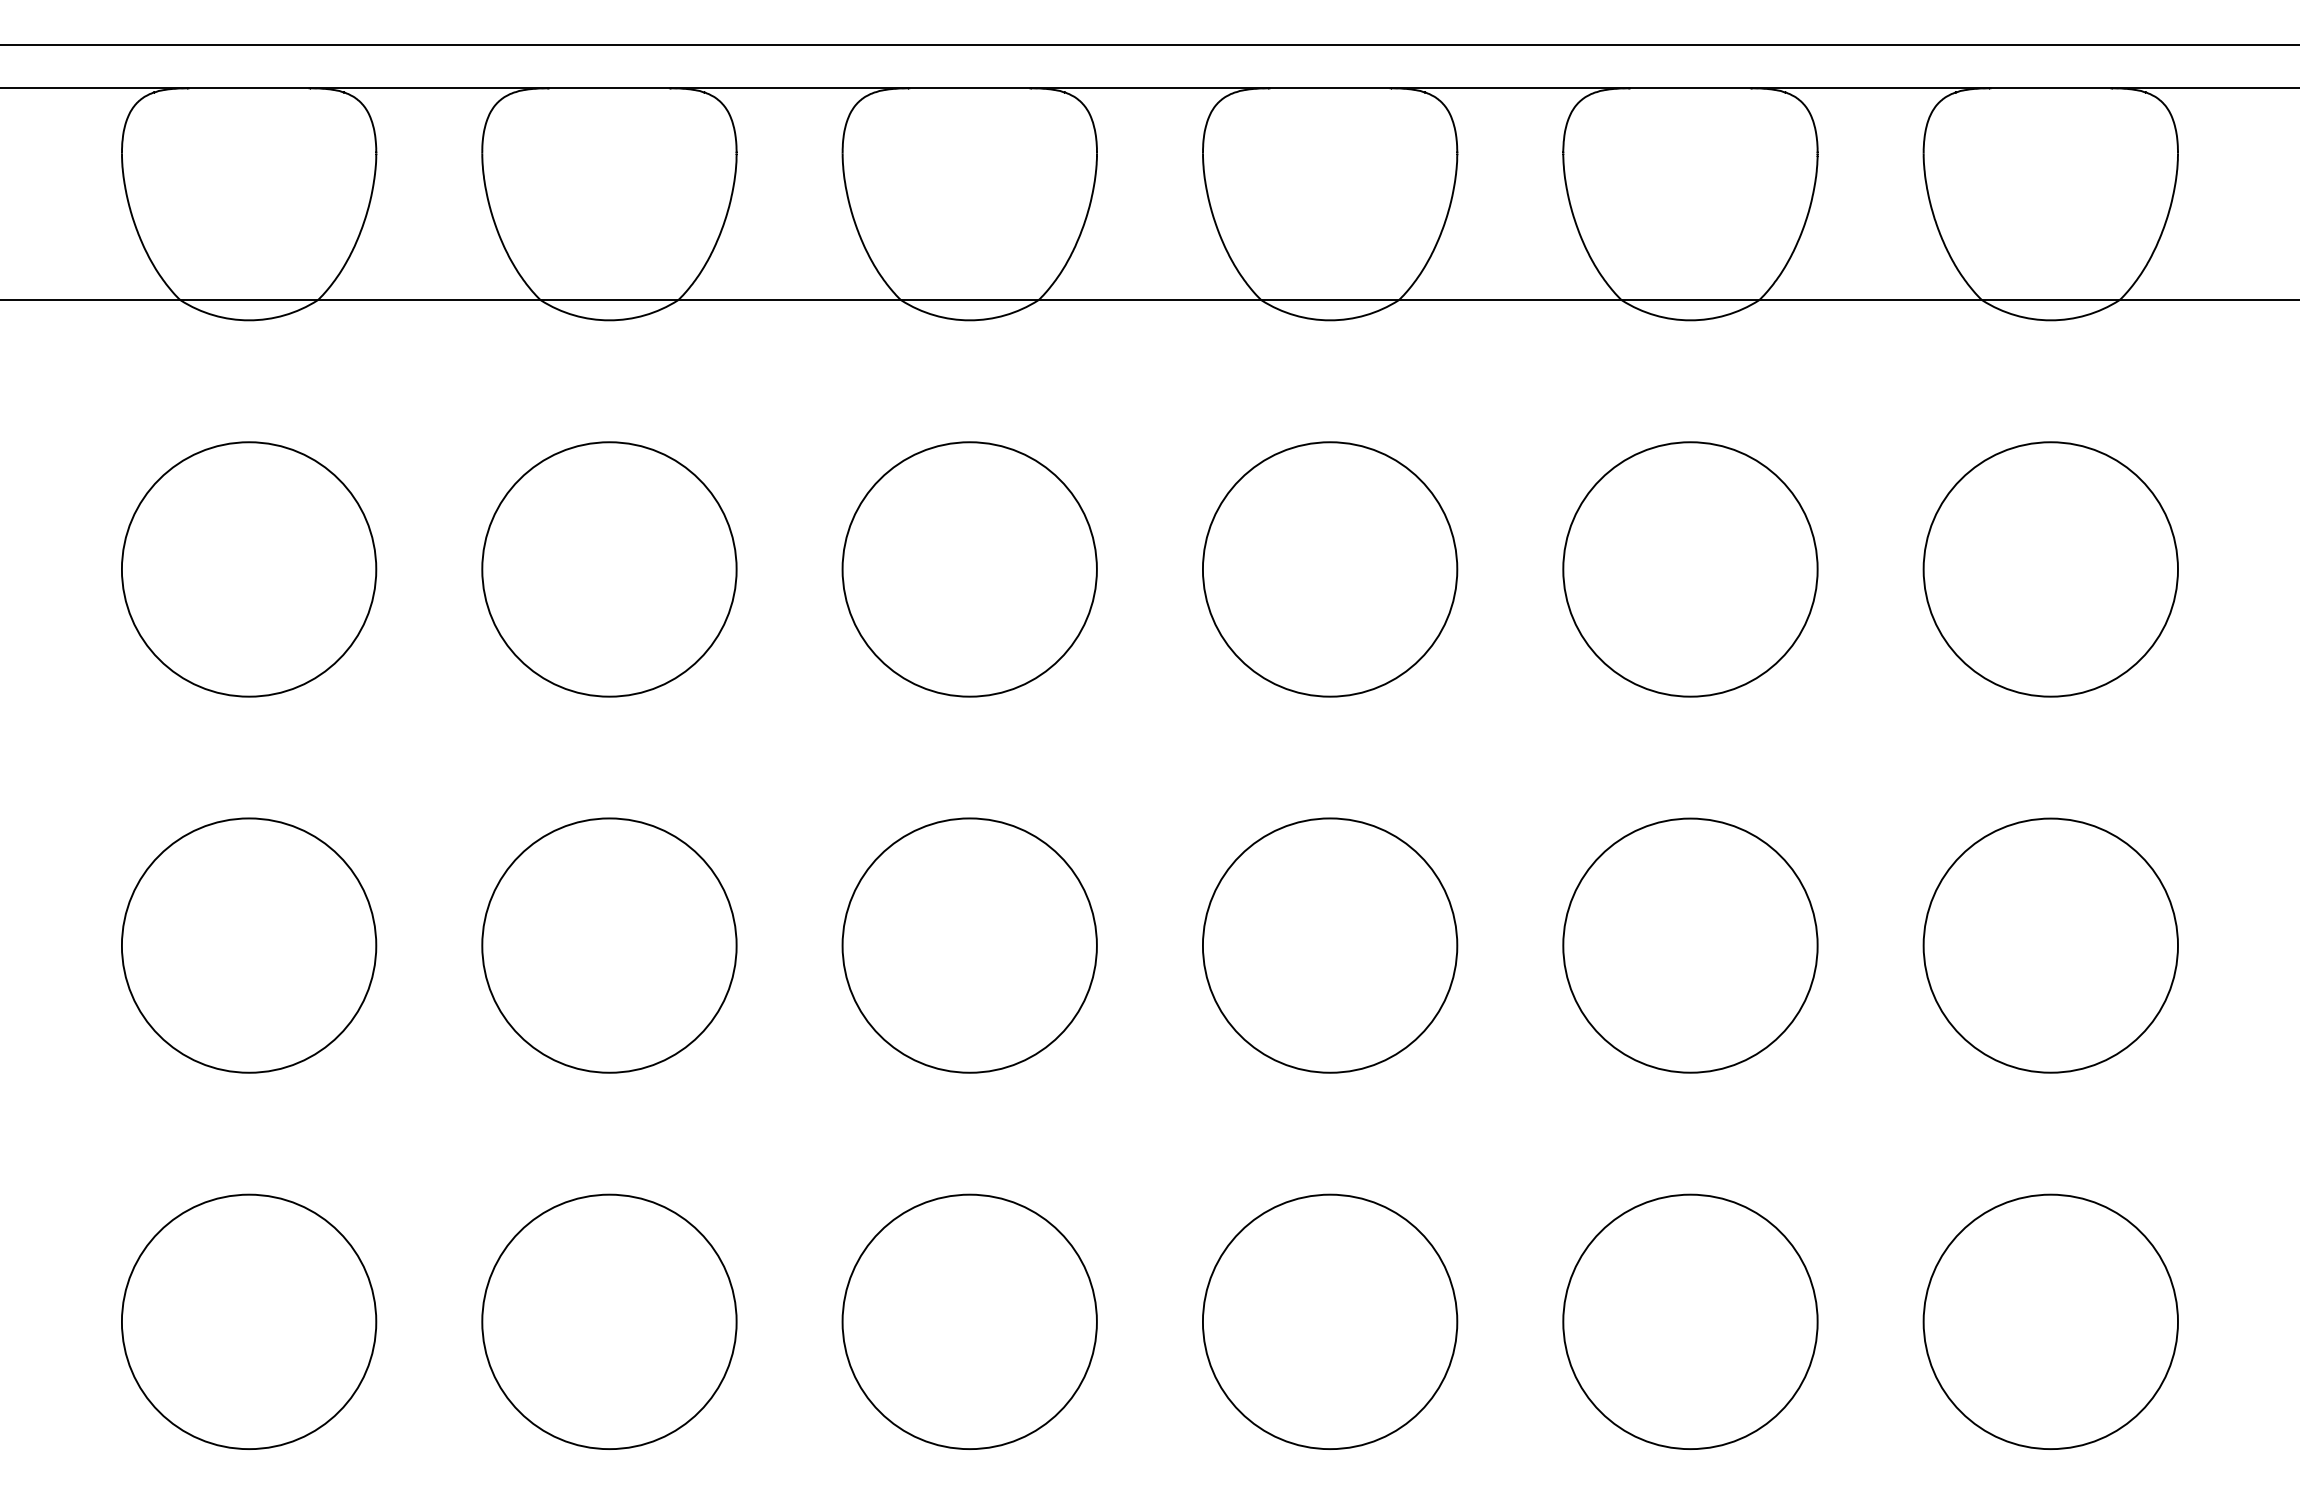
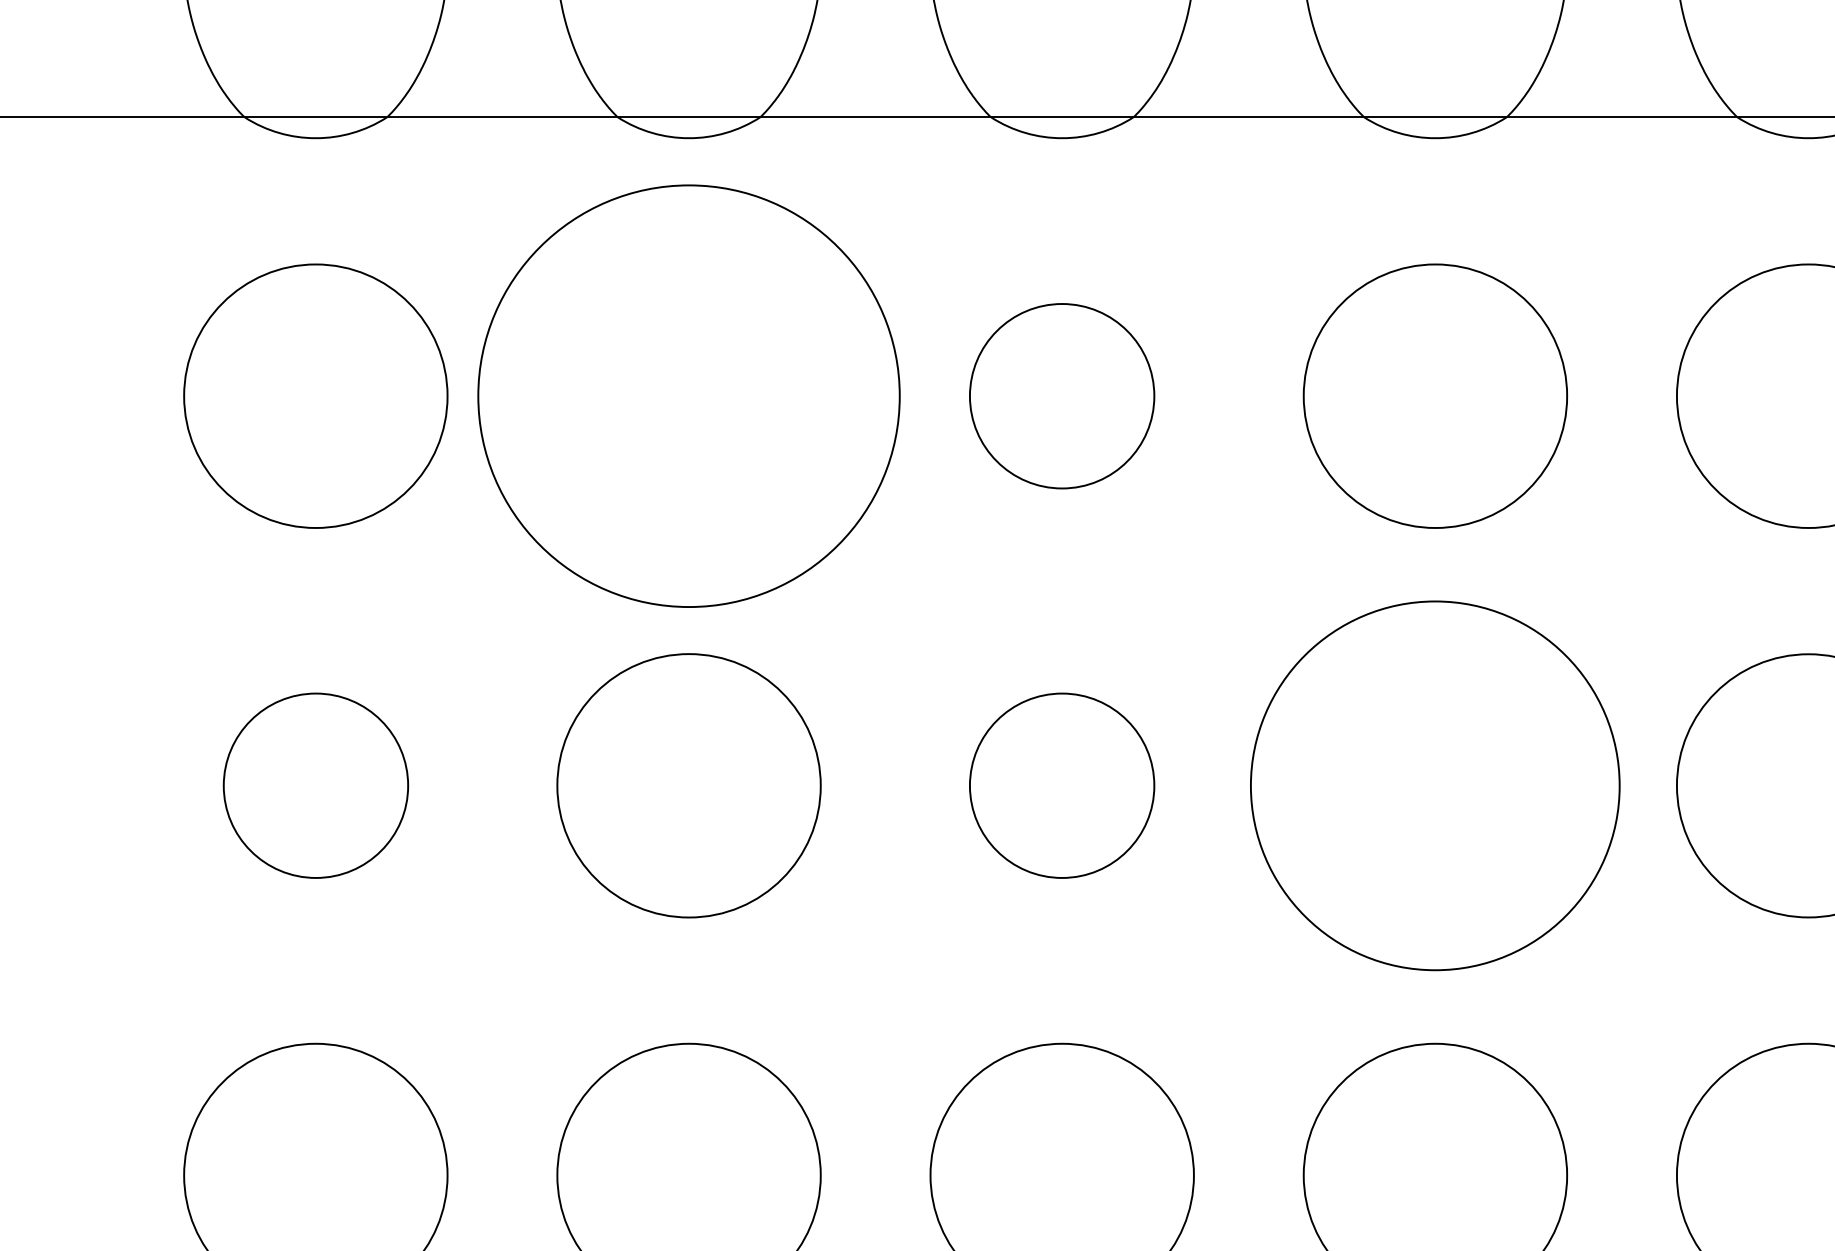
part: (609, 569) -> (689, 396), size x1.6
part: (969, 569) -> (1061, 396), size x0.7
part: (249, 945) -> (316, 785), size x0.7
part: (969, 945) -> (1061, 785), size x0.7
part: (1330, 945) -> (1435, 785), size x1.4

